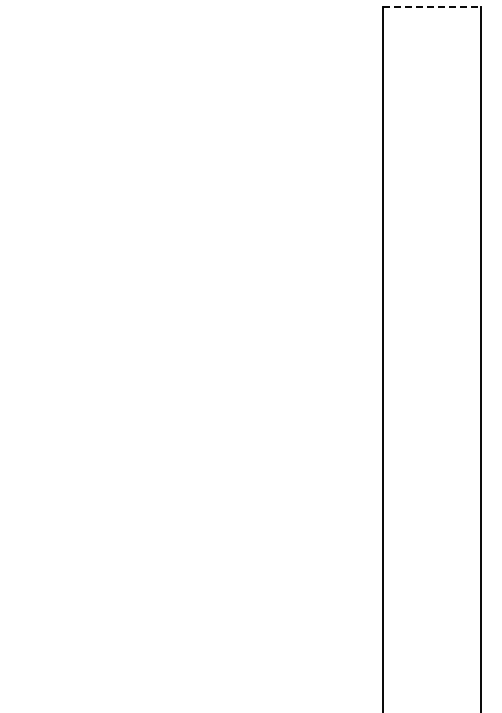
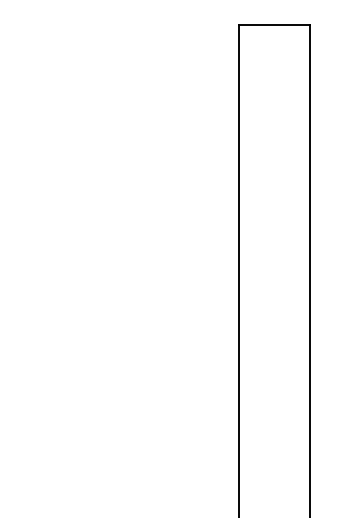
line: (432, 6) -> (274, 24), dashed -> solid

